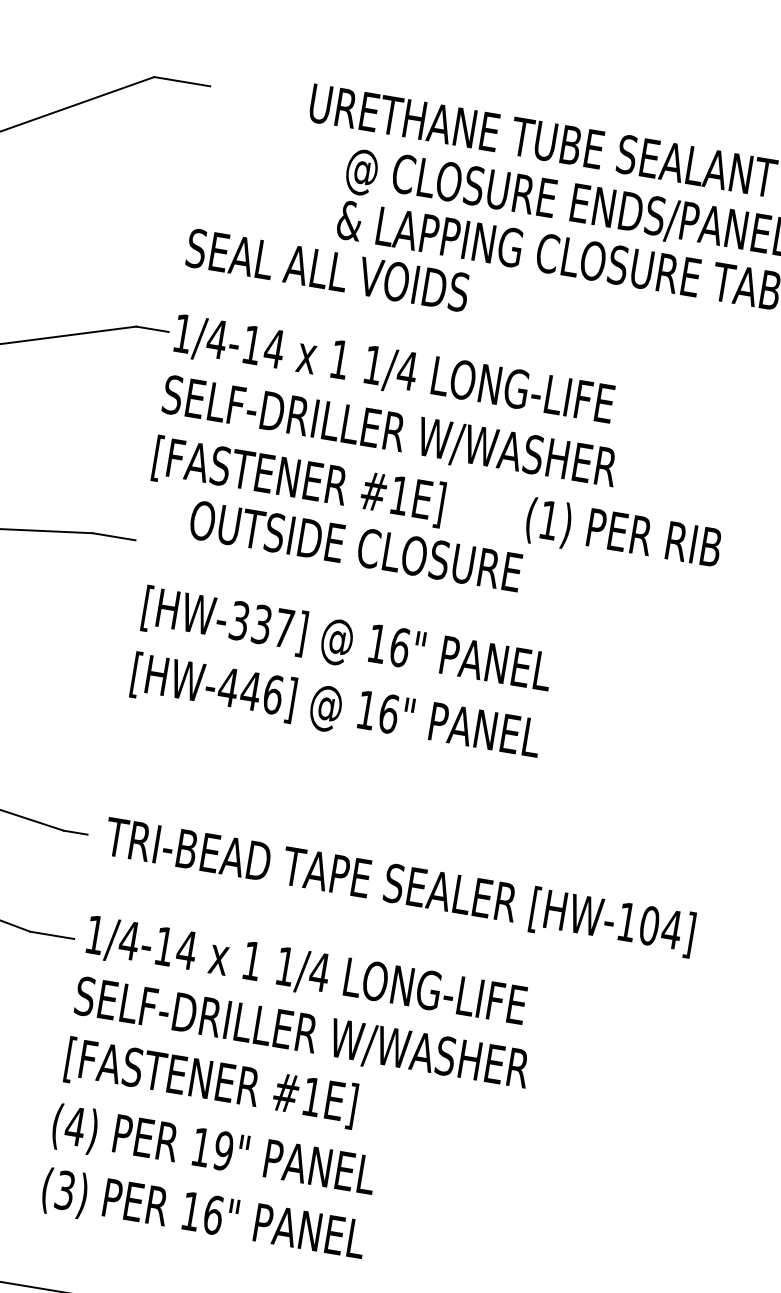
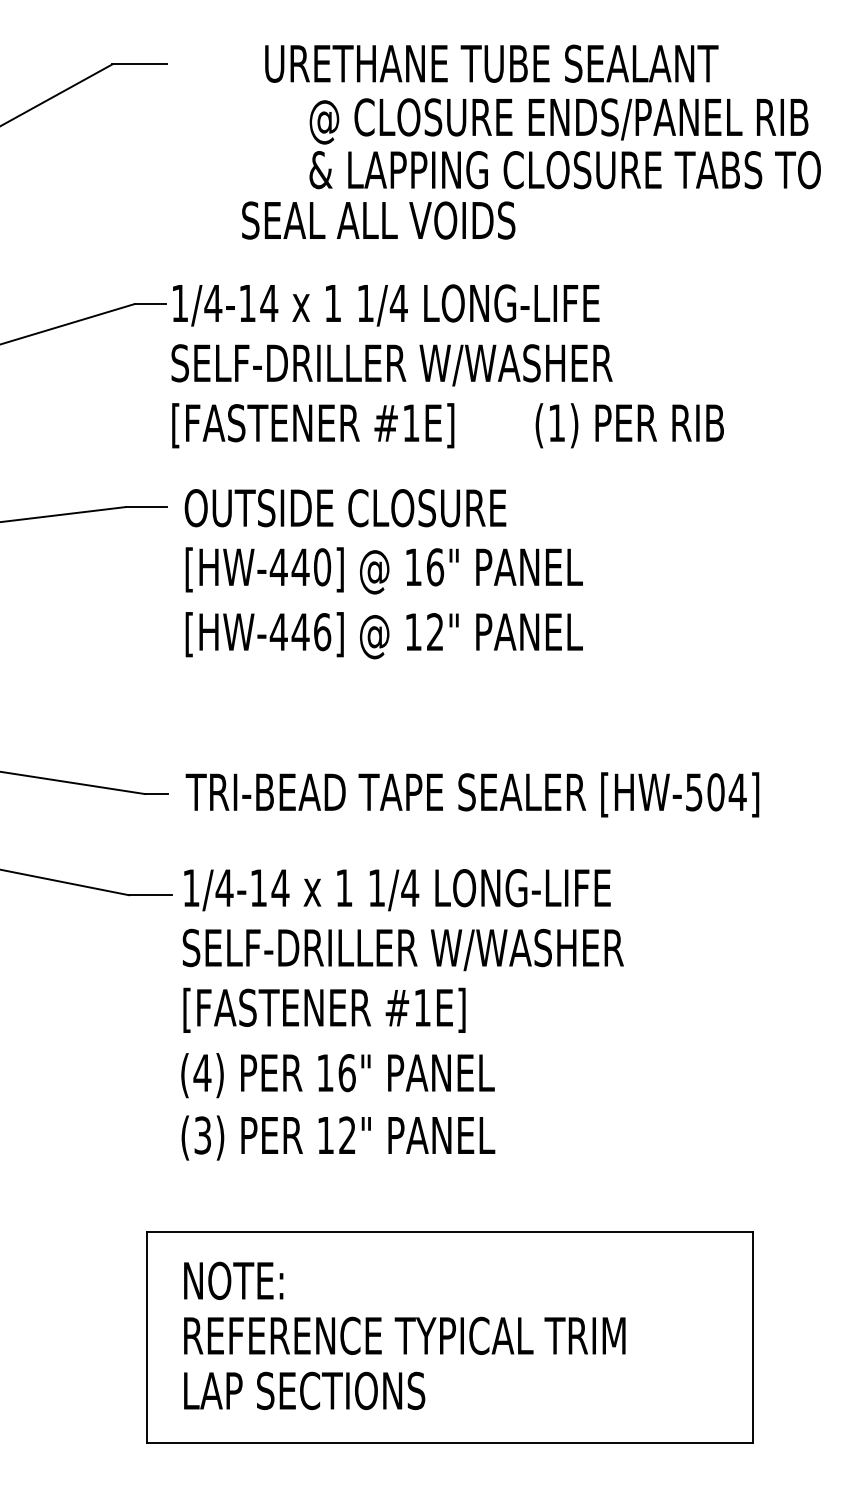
text: (327, 270) -> (378, 220), moved
text: (355, 546) -> (345, 508), moved
text: (261, 624) -> (300, 567), [HW-337] -> [HW-440]
text: (389, 714) -> (435, 632), 16" -> 12"
text: (627, 922) -> (694, 792), [HW-104] -> [HW-504]
text: (222, 1151) -> (346, 1073), 19" -> 16"
text: (213, 1215) -> (347, 1135), 16" -> 12"

